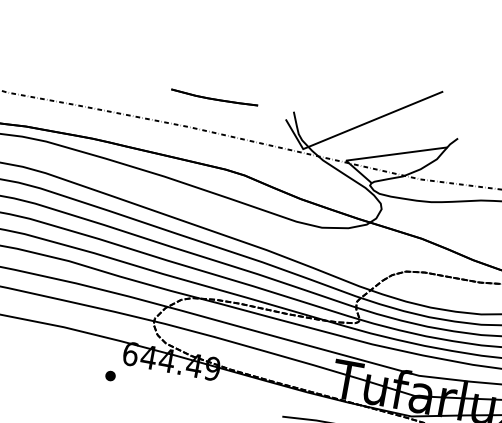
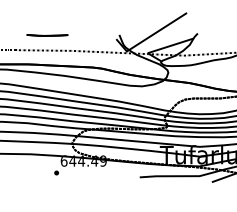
line: (214, 98) -> (47, 35), moved

